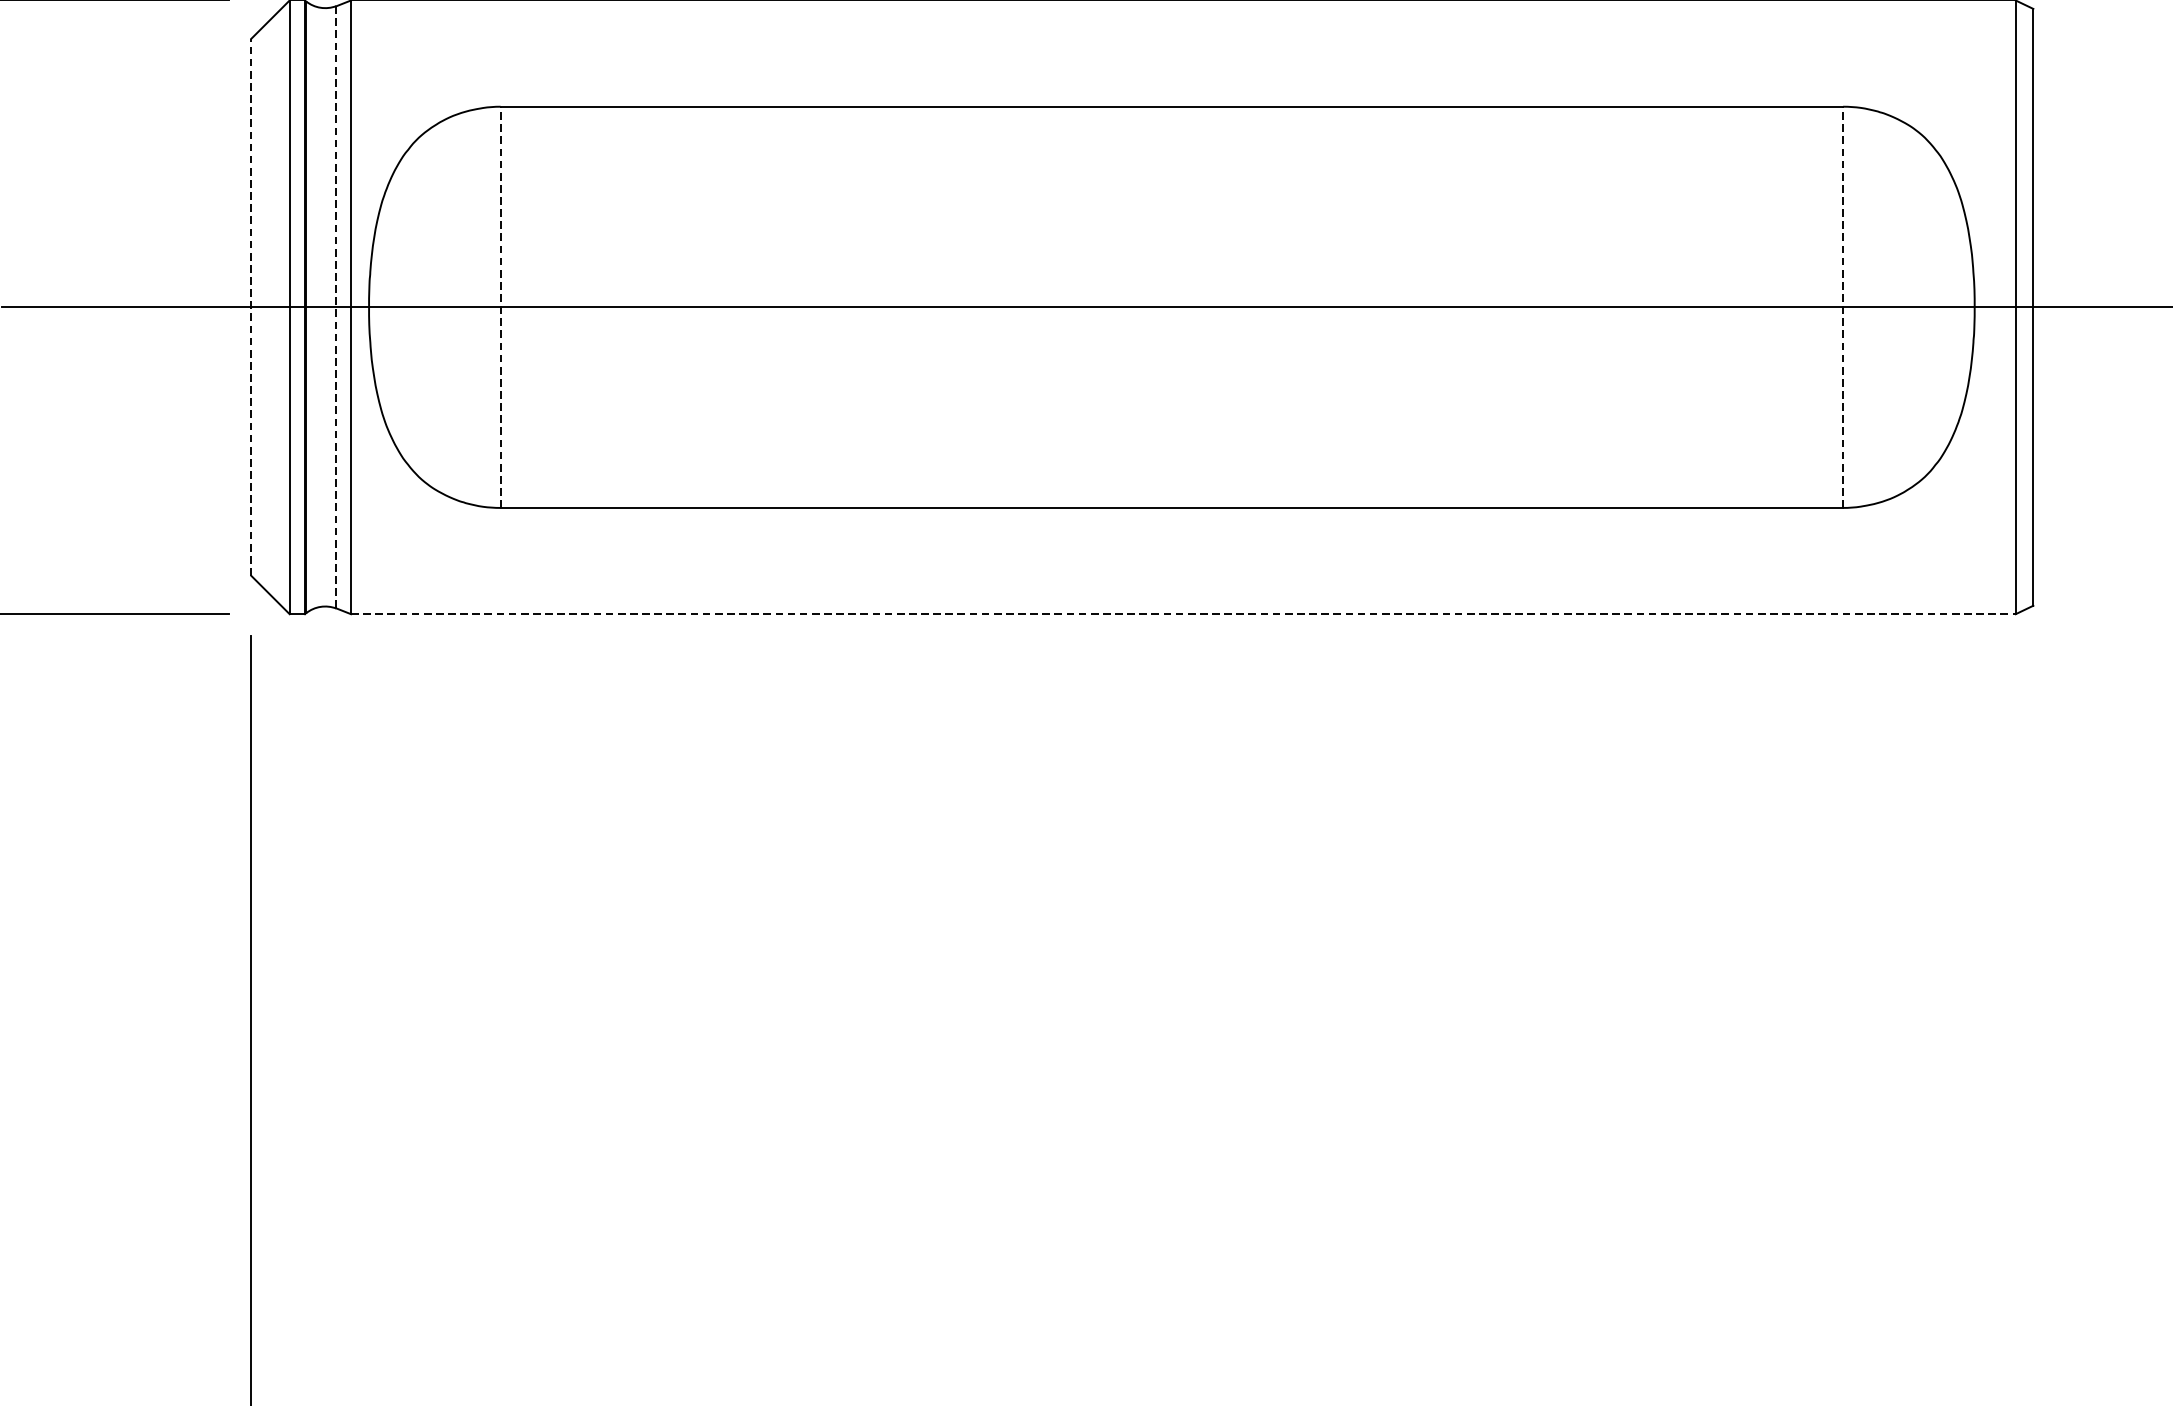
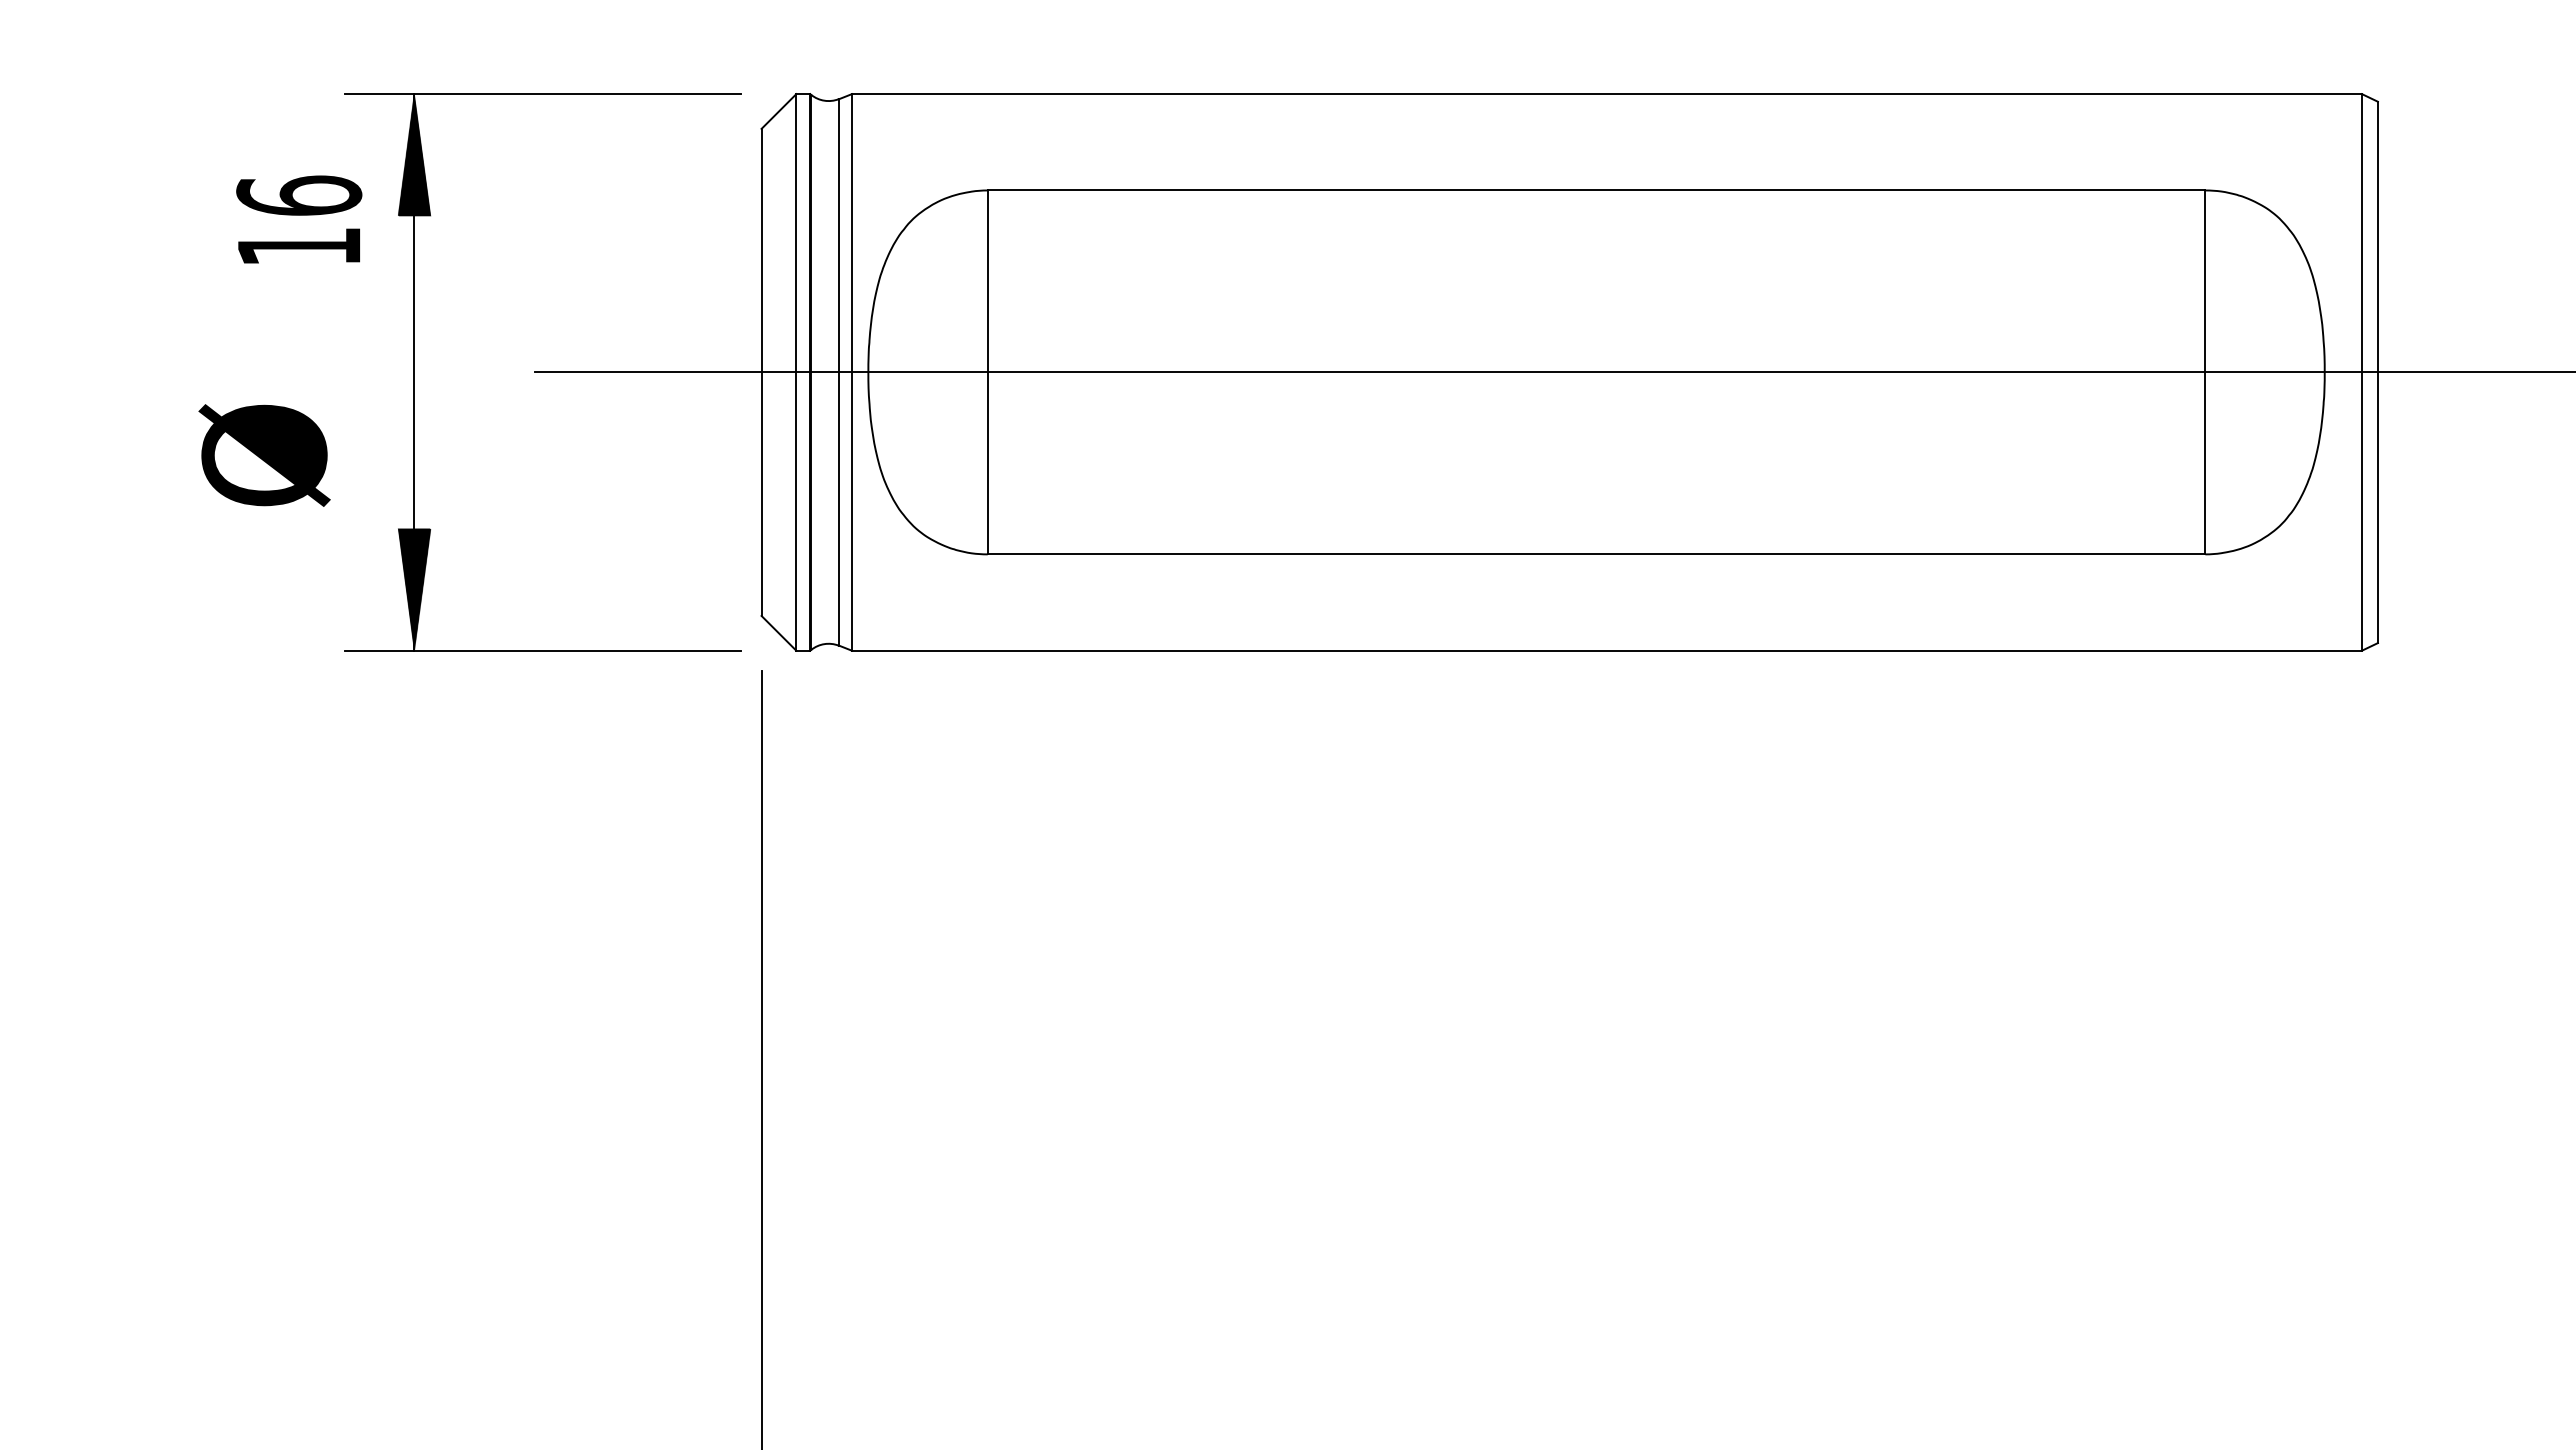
line: (251, 307) -> (761, 372), dashed -> solid
line: (336, 307) -> (838, 372), dashed -> solid
line: (500, 307) -> (987, 372), dashed -> solid
line: (1843, 307) -> (2205, 372), dashed -> solid
line: (1182, 613) -> (1606, 650), dashed -> solid

